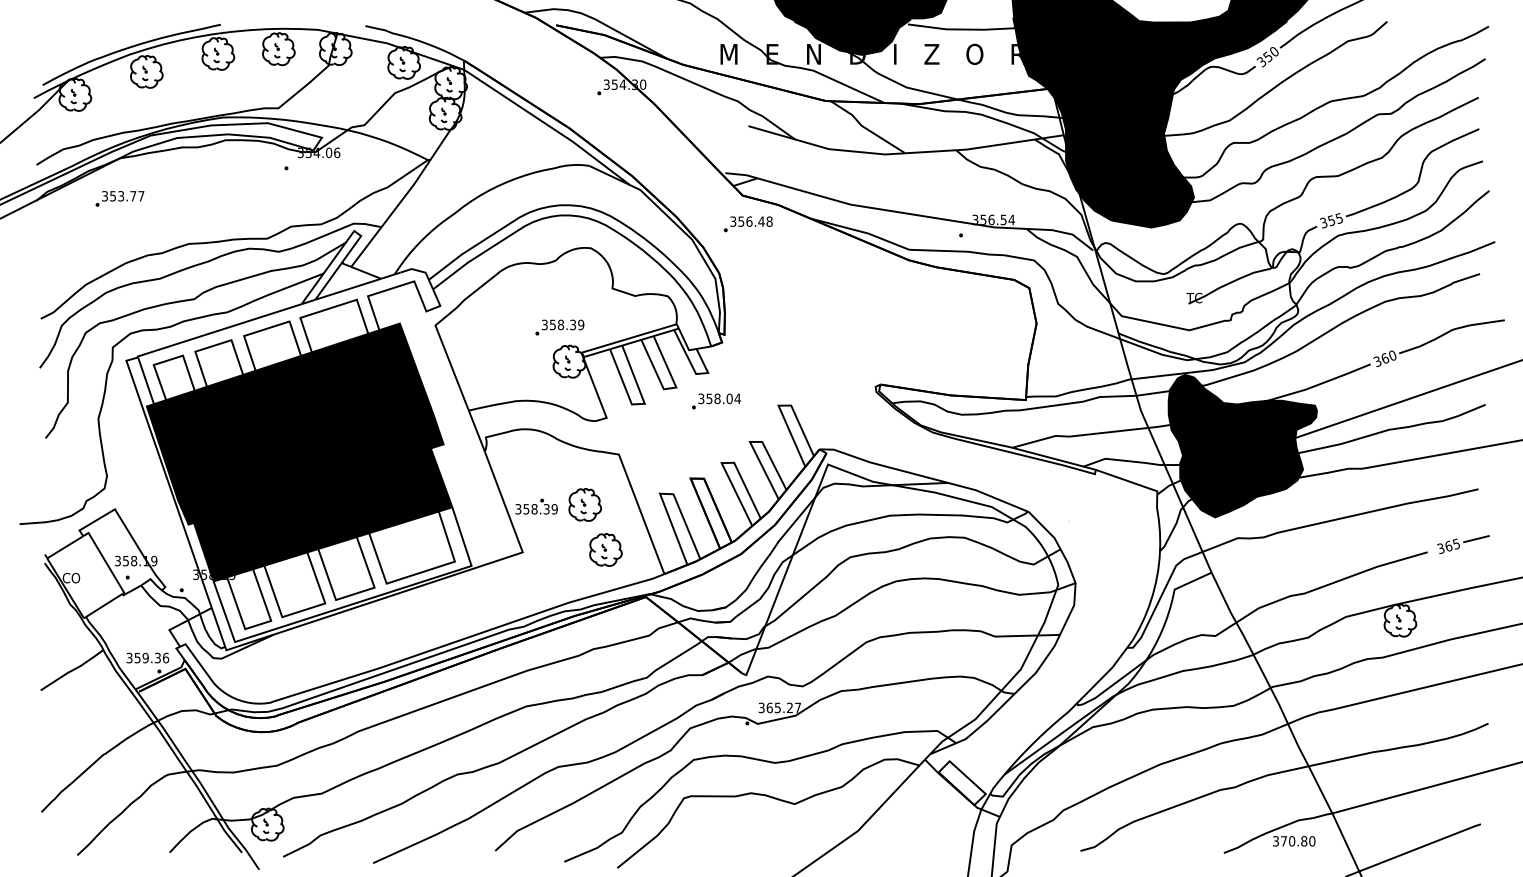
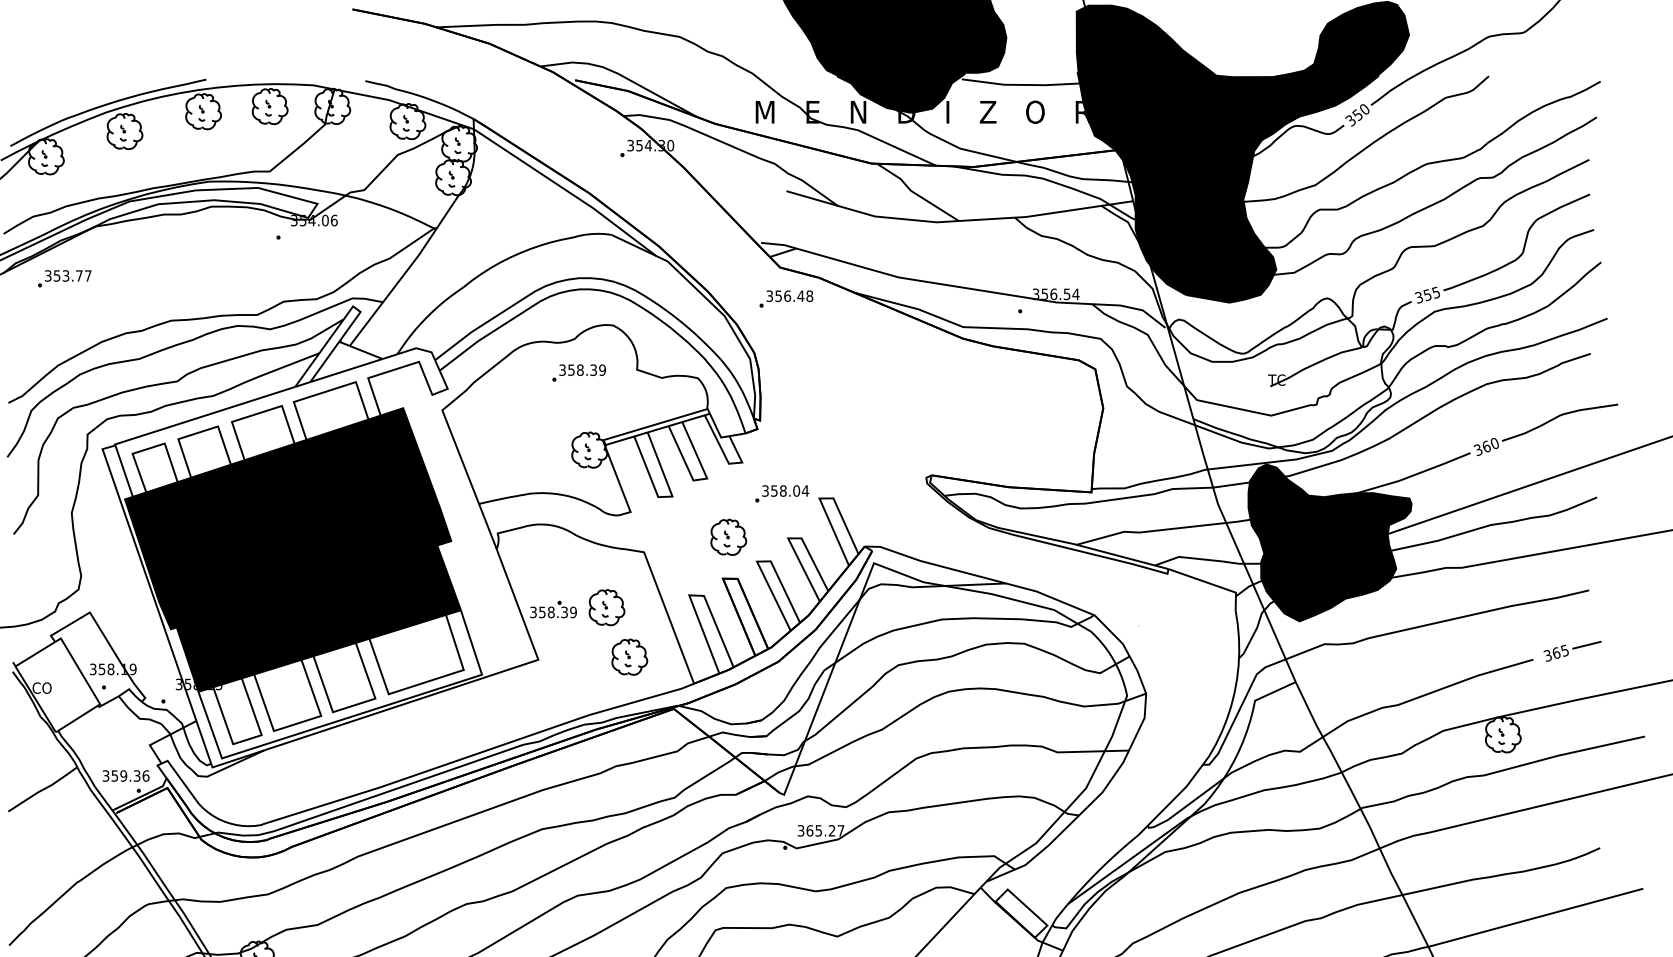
part: (119, 198) -> (64, 278), moved
part: (559, 327) -> (578, 372), moved
part: (716, 401) -> (782, 493), moved
part: (695, 440) -> (728, 536), added

